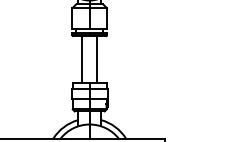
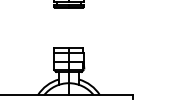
line: (82, 59) -> (62, 27), removed
line: (97, 59) -> (75, 27), removed

